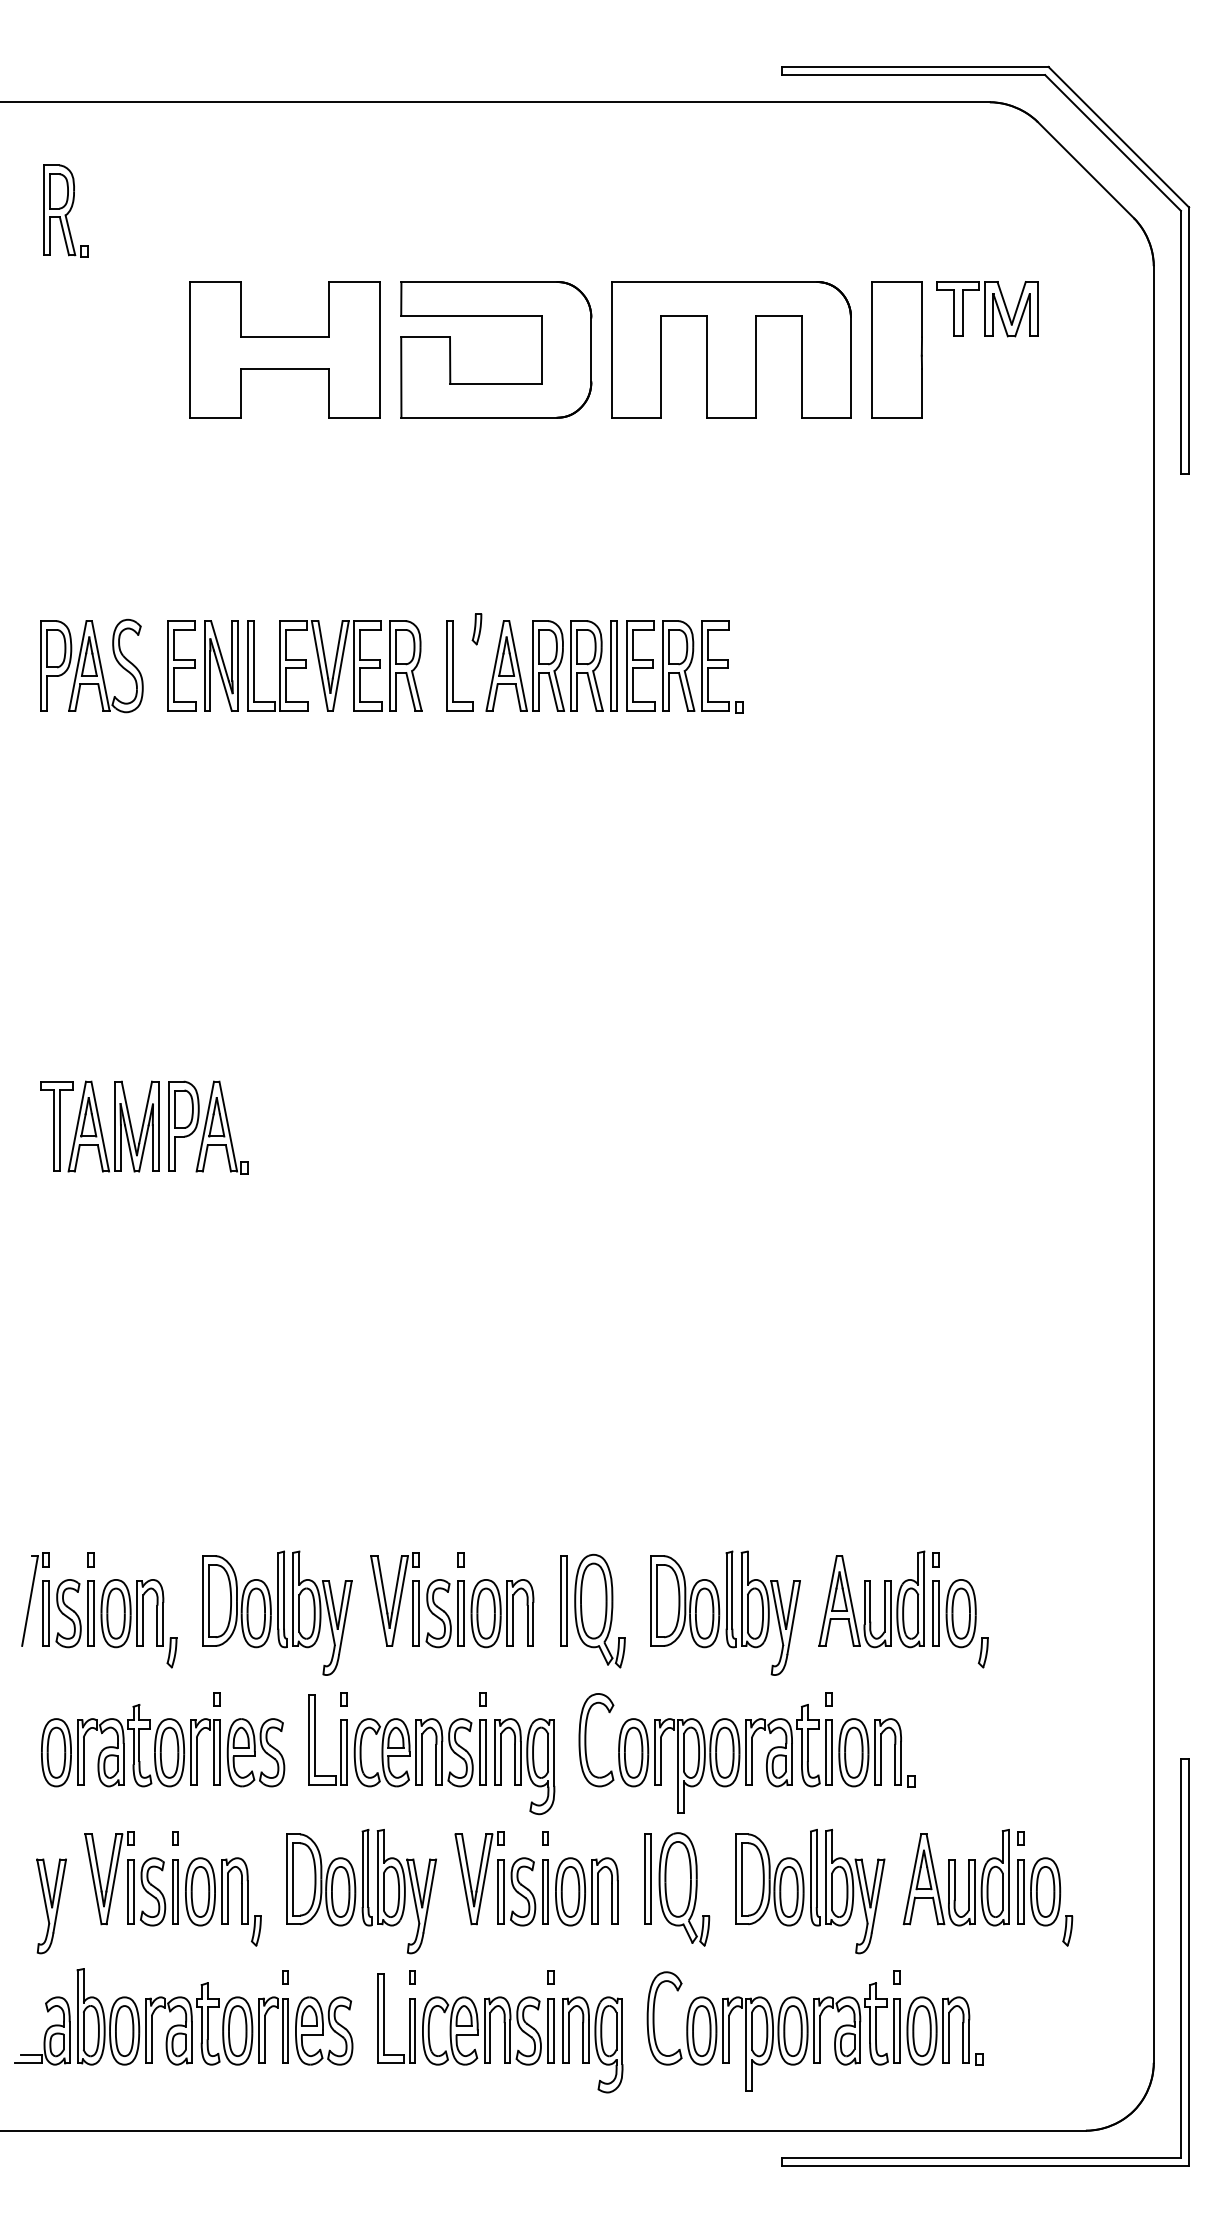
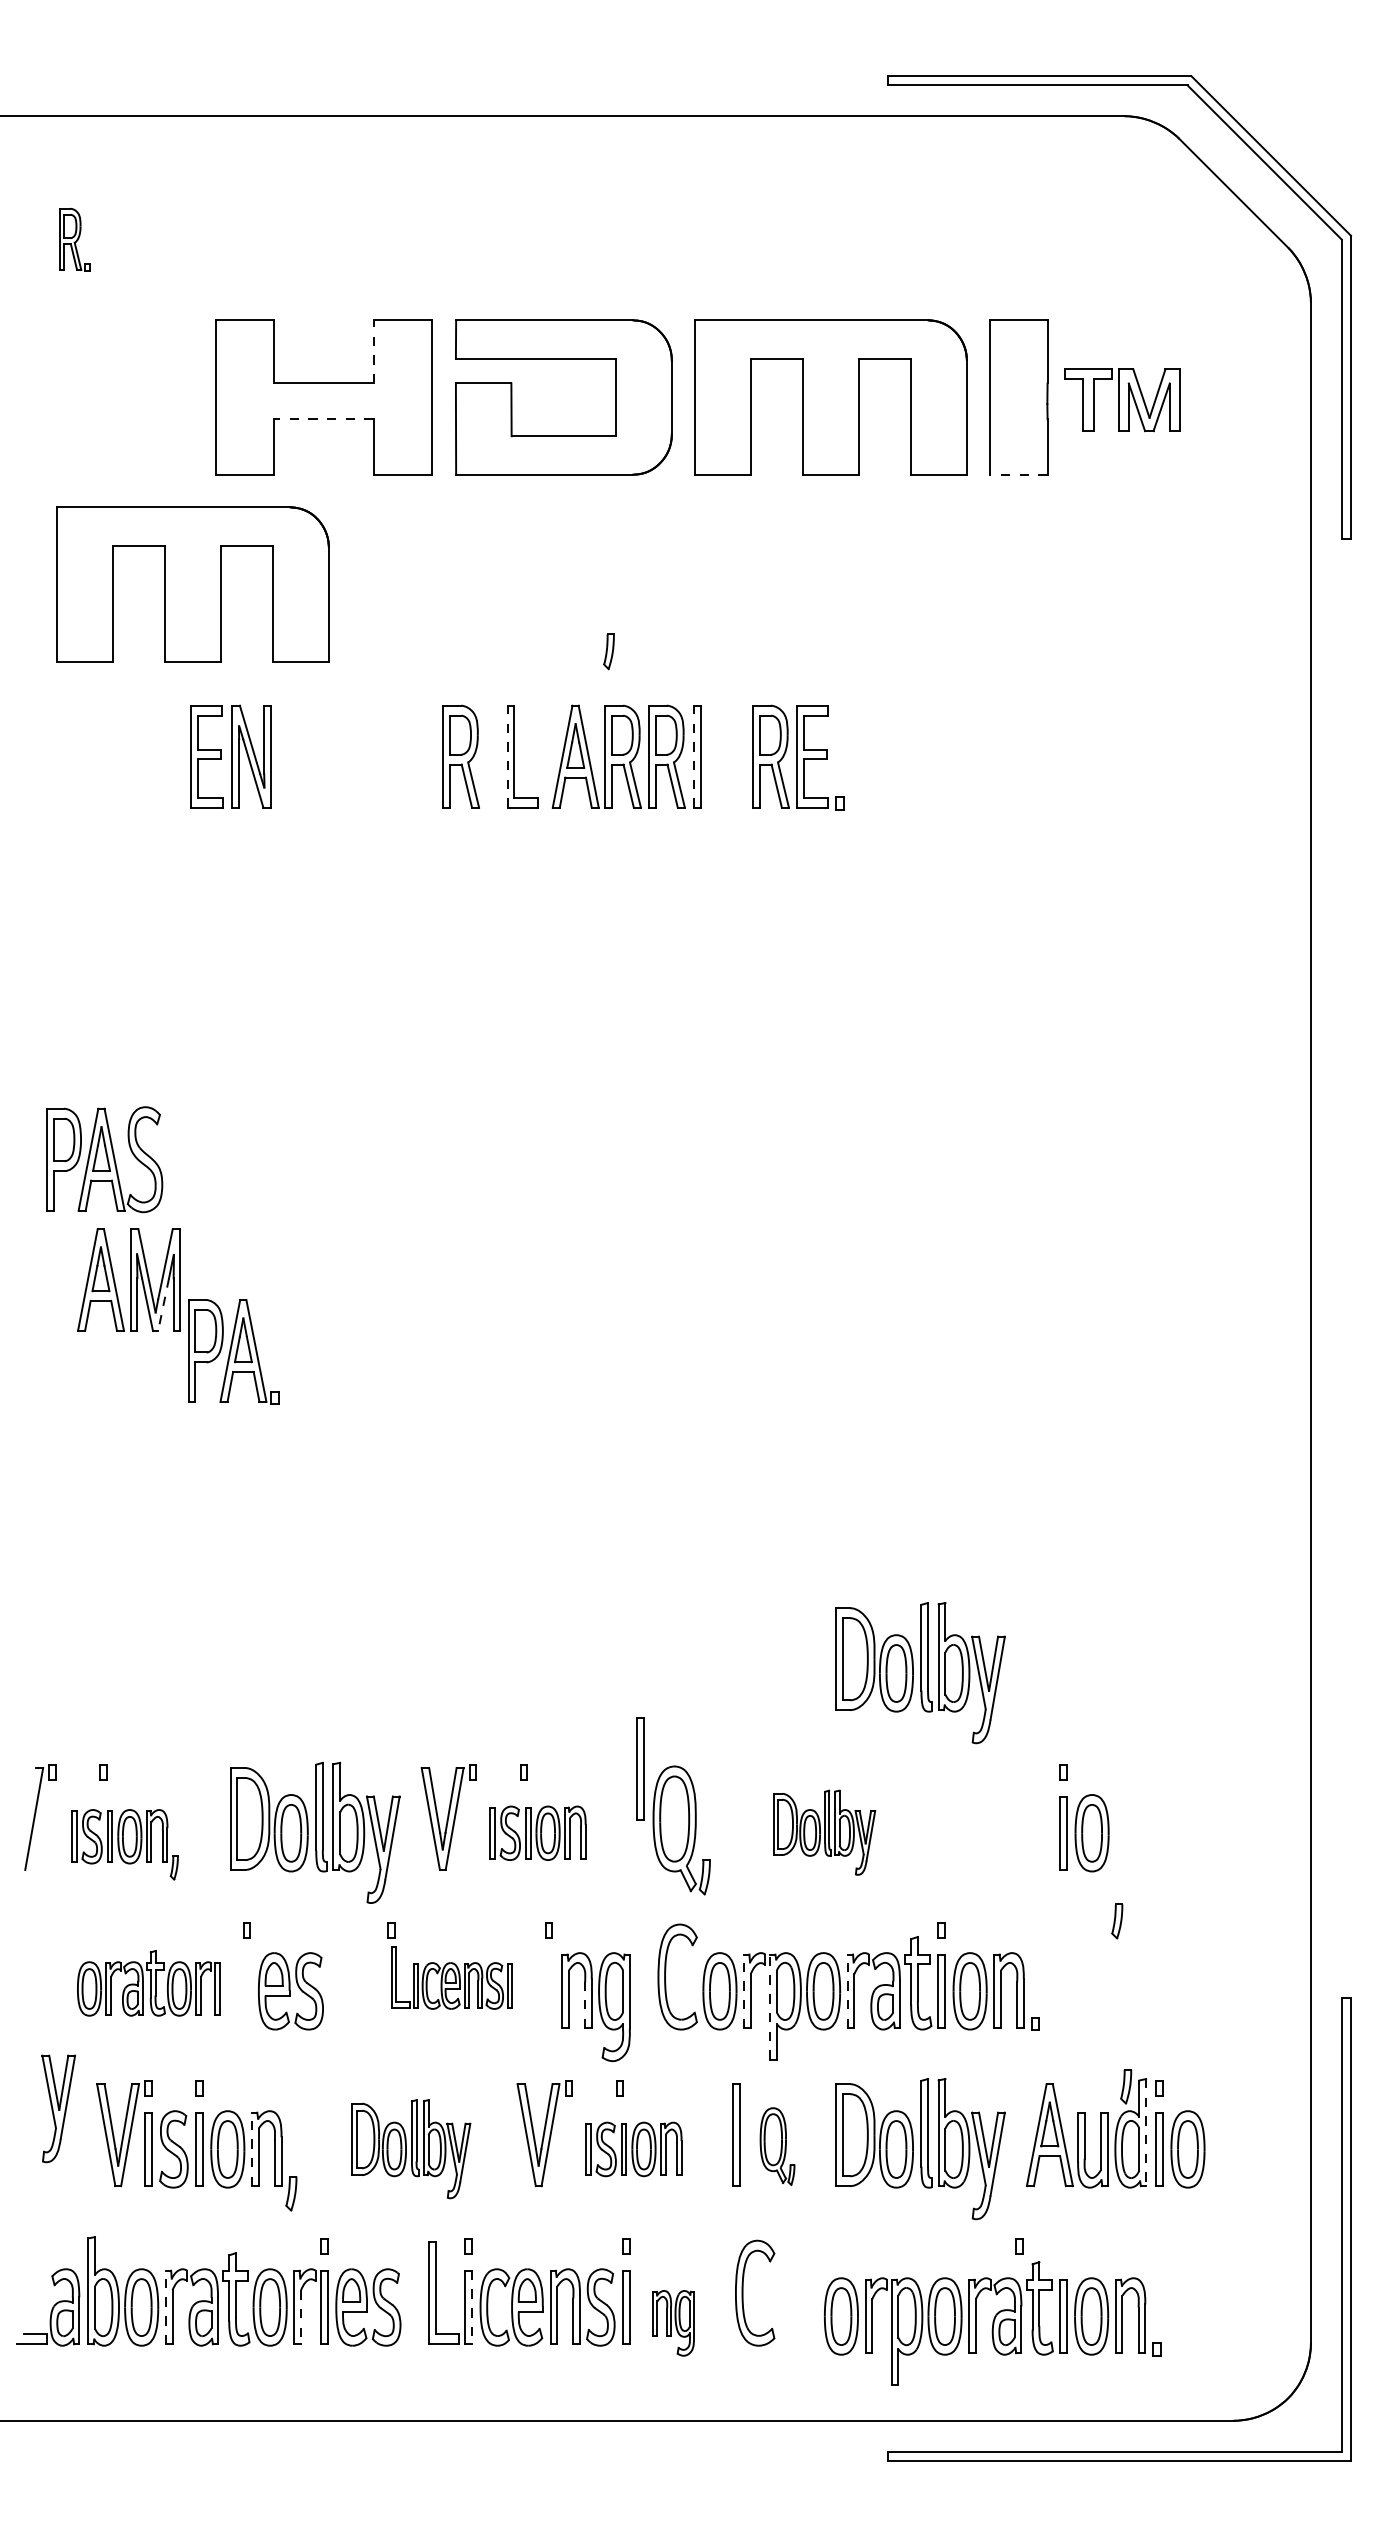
part: (65, 210) -> (74, 239), size x0.6
line: (328, 309) -> (373, 351), solid -> dashed
part: (987, 309) -> (1122, 400), moved
line: (284, 369) -> (323, 419), solid -> dashed
line: (896, 417) -> (1018, 474), solid -> dashed
part: (169, 514) -> (192, 584), added
part: (476, 628) -> (608, 651), moved
part: (91, 665) -> (104, 1159), moved
part: (314, 665) -> (357, 756), removed
line: (446, 665) -> (507, 756), solid -> dashed
line: (610, 665) -> (693, 756), solid -> dashed
part: (640, 665) -> (727, 756), removed
part: (56, 1126) -> (64, 1279), removed
part: (208, 1127) -> (233, 1351), moved
line: (143, 1148) -> (163, 1304), solid -> dashed
part: (810, 1472) -> (920, 1673), added
part: (871, 1598) -> (990, 1816), removed
part: (563, 1600) -> (640, 1768), moved
part: (725, 1612) -> (824, 1832), size x0.6
part: (473, 1613) -> (537, 1833), size x0.7
part: (109, 1623) -> (124, 1844), size x0.7
part: (983, 1652) -> (1117, 1921), moved
part: (397, 1740) -> (451, 1977), size x0.6
part: (130, 1745) -> (148, 1983), size x0.7
line: (655, 1752) -> (744, 1991), solid -> dashed
line: (745, 1752) -> (847, 1991), solid -> dashed
line: (515, 1765) -> (585, 2005), solid -> dashed
line: (678, 1766) -> (770, 2007), solid -> dashed
line: (1009, 1876) -> (1146, 2132), solid -> dashed
part: (684, 1889) -> (777, 2146), size x0.6
line: (222, 1891) -> (252, 2149), solid -> dashed
part: (362, 1891) -> (411, 2149), size x0.7
part: (557, 1891) -> (633, 2149), size x0.7
part: (51, 1906) -> (58, 2108), moved
part: (1068, 1930) -> (1126, 2086), moved
line: (145, 2031) -> (165, 2307), solid -> dashed
line: (415, 2031) -> (472, 2307), solid -> dashed
part: (834, 2037) -> (992, 2323), moved
line: (265, 2039) -> (301, 2317), solid -> dashed
part: (592, 2045) -> (673, 2323), size x0.6

